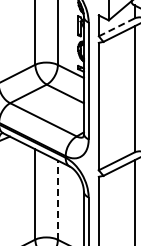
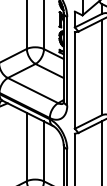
line: (116, 27) -> (88, 20), dashed -> solid
line: (57, 200) -> (43, 151), dashed -> solid

